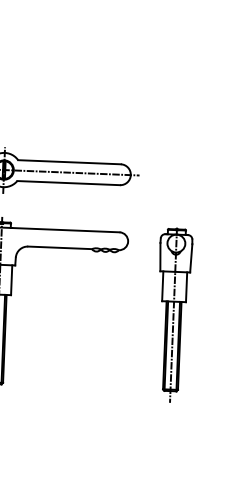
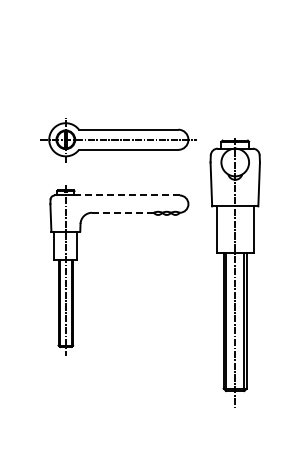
line: (65, 230) -> (127, 195), solid -> dashed
line: (59, 247) -> (122, 212), solid -> dashed
part: (172, 315) -> (234, 273), size x1.6

